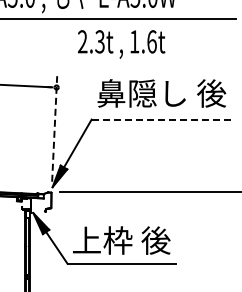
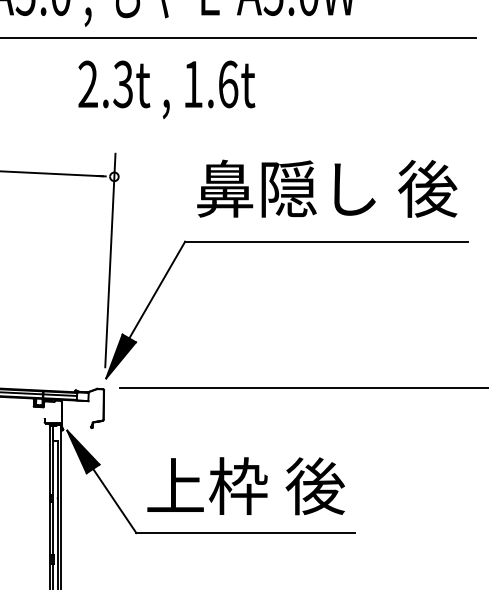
text: (121, 44) -> (166, 89), moved
line: (161, 119) -> (326, 241), dashed -> solid
line: (54, 128) -> (110, 259), dashed -> solid

